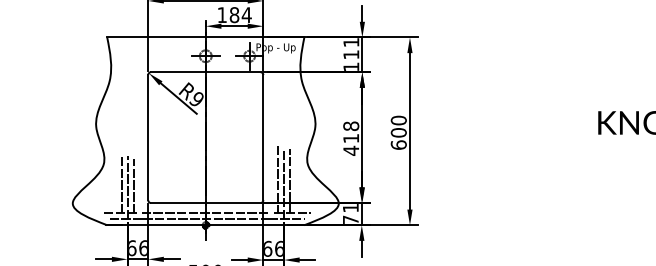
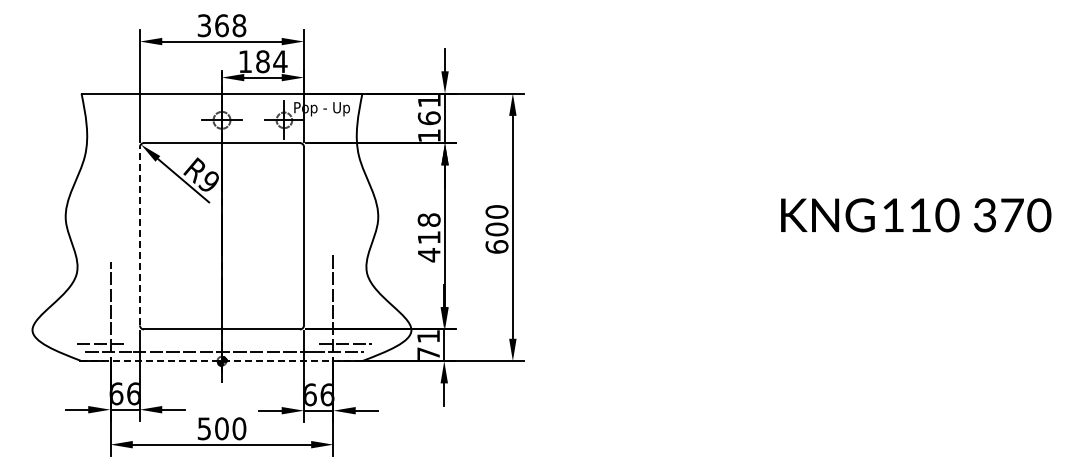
text: (350, 54) -> (428, 118), 111 -> 161
line: (147, 137) -> (139, 235), solid -> dashed
line: (277, 179) -> (324, 296), removed
line: (289, 181) -> (341, 298), removed
line: (121, 184) -> (102, 303), removed
line: (133, 186) -> (119, 305), removed
line: (205, 213) -> (221, 344), removed
line: (205, 225) -> (221, 361), solid -> dashed

